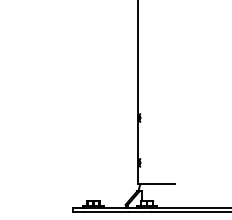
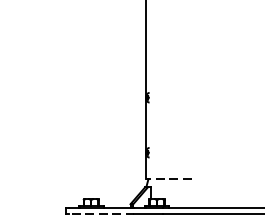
line: (156, 184) -> (168, 179), solid -> dashed
line: (102, 212) -> (102, 213), solid -> dashed

